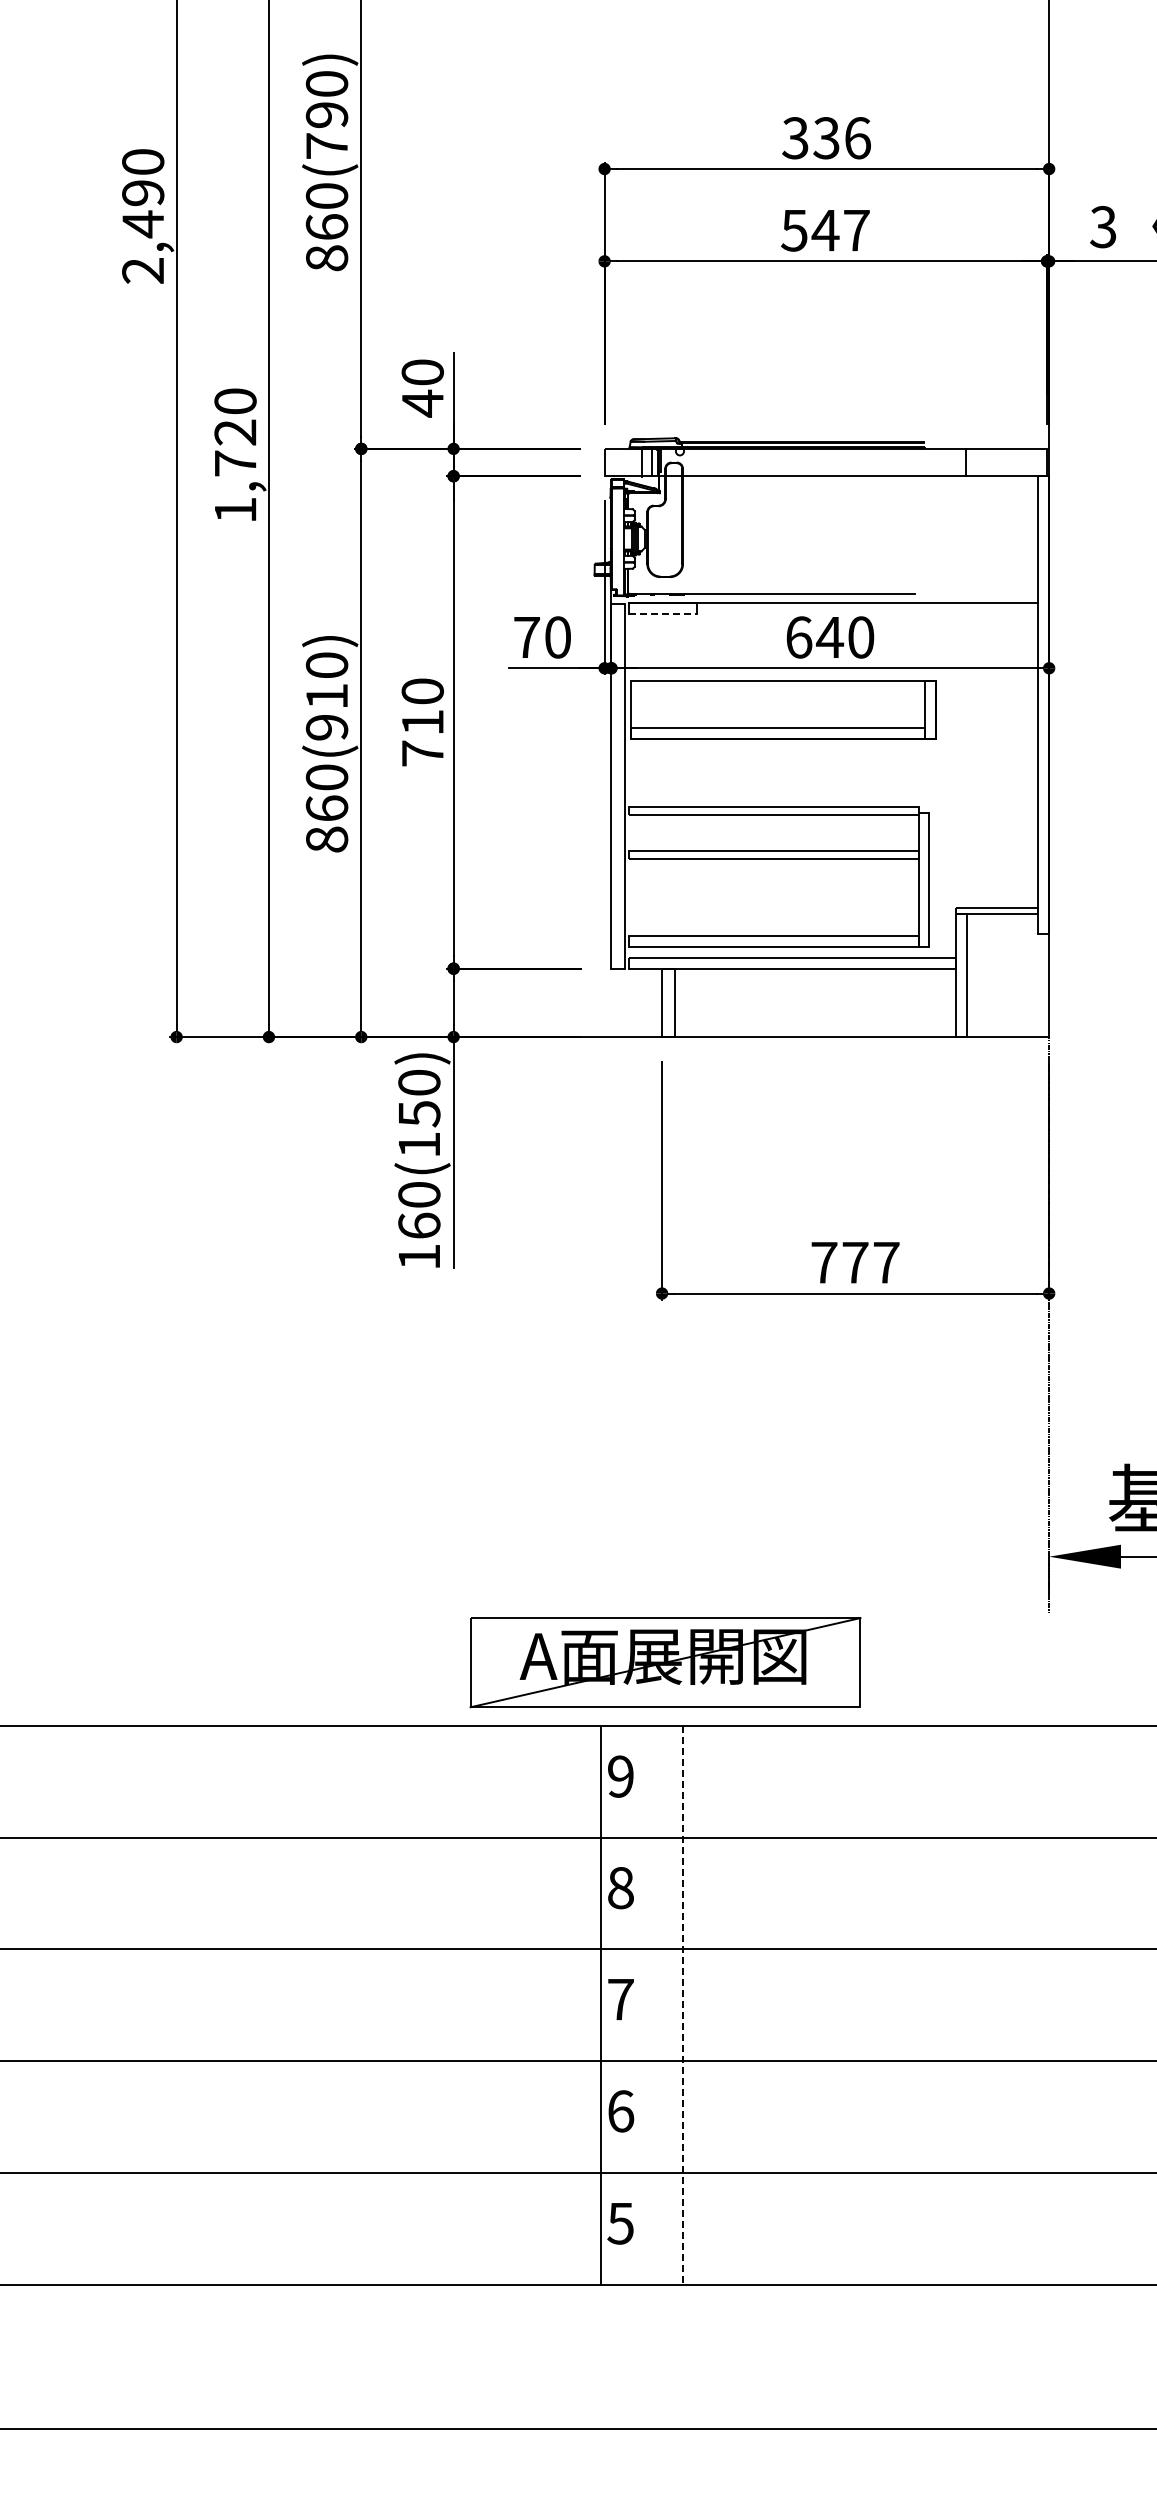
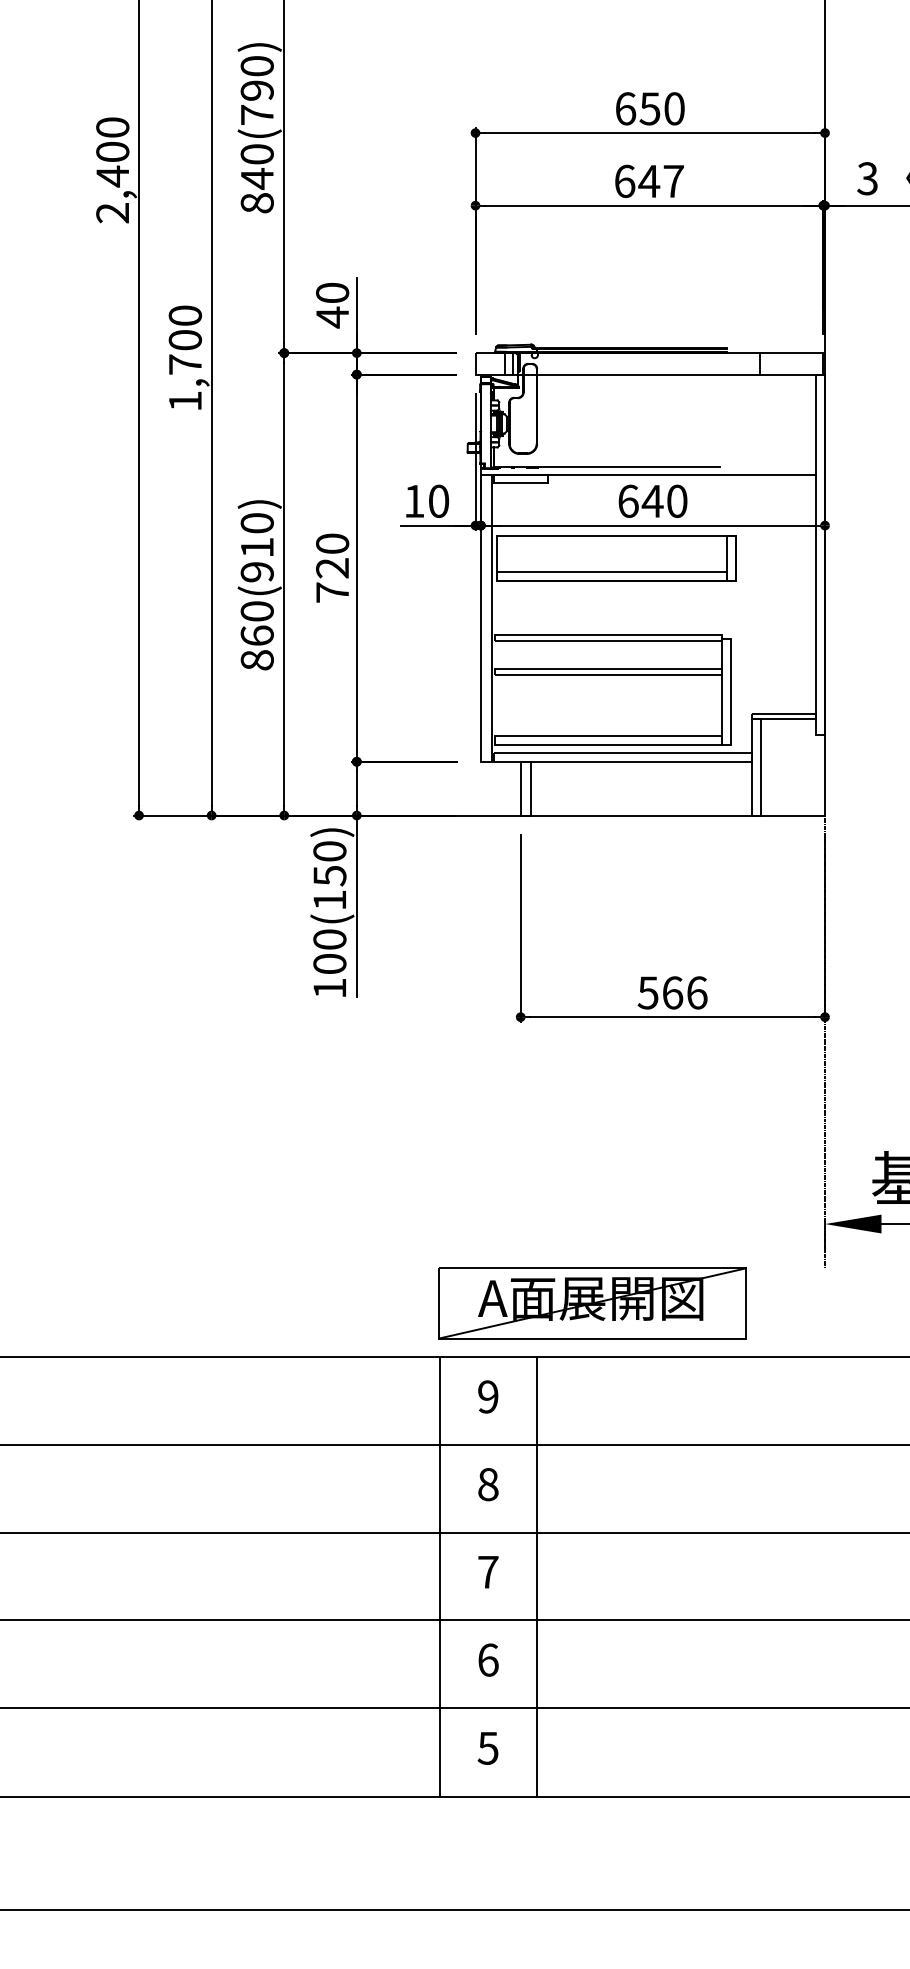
text: (826, 138) -> (649, 109), 336 -> 650
text: (143, 193) -> (113, 152), 2,490 -> 2,400
text: (326, 227) -> (256, 179), 860(790) -> 840(790)
text: (794, 230) -> (624, 181), 547 -> 647
text: (235, 432) -> (185, 340), 1,720 -> 1,700
line: (663, 614) -> (521, 483), dashed -> solid
text: (526, 637) -> (414, 501), 70 -> 10
text: (422, 722) -> (332, 568), 710 -> 720
text: (419, 1225) -> (329, 963), 160(150) -> 100(150)
text: (854, 1262) -> (671, 992), 777 -> 566
part: (665, 1662) -> (592, 1303), moved
line: (601, 2005) -> (440, 1576), moved
line: (682, 2006) -> (536, 1577), dashed -> solid

